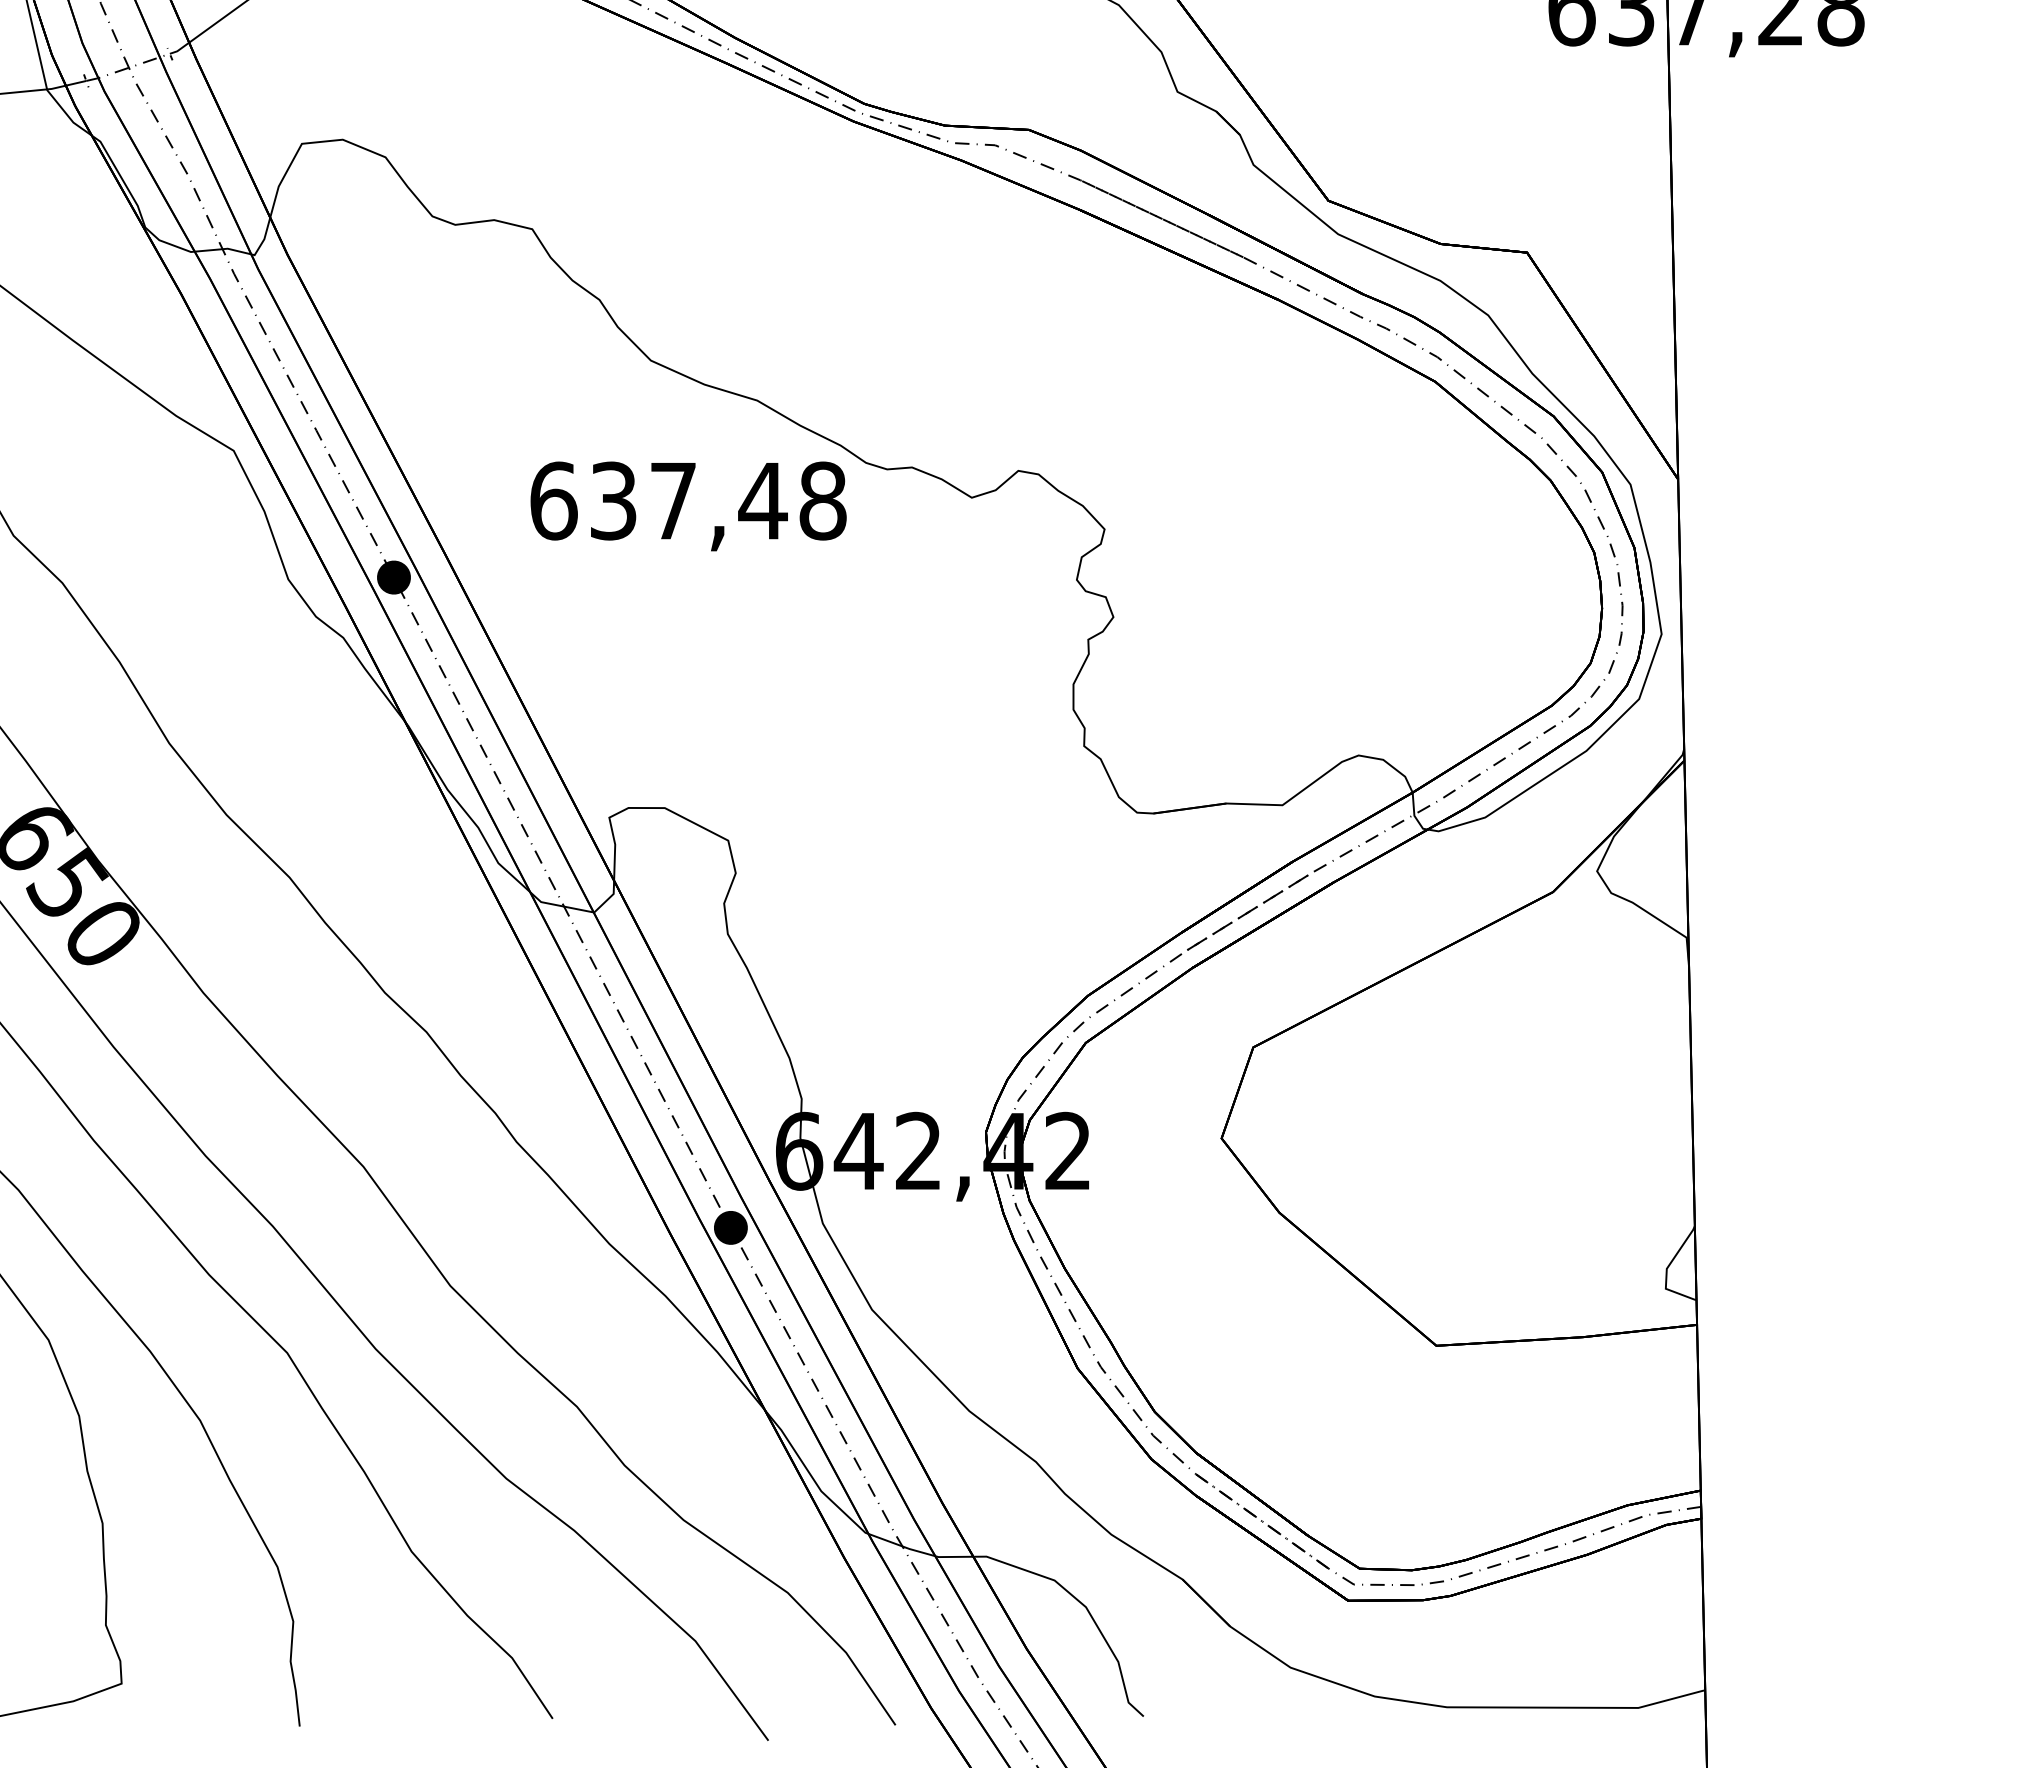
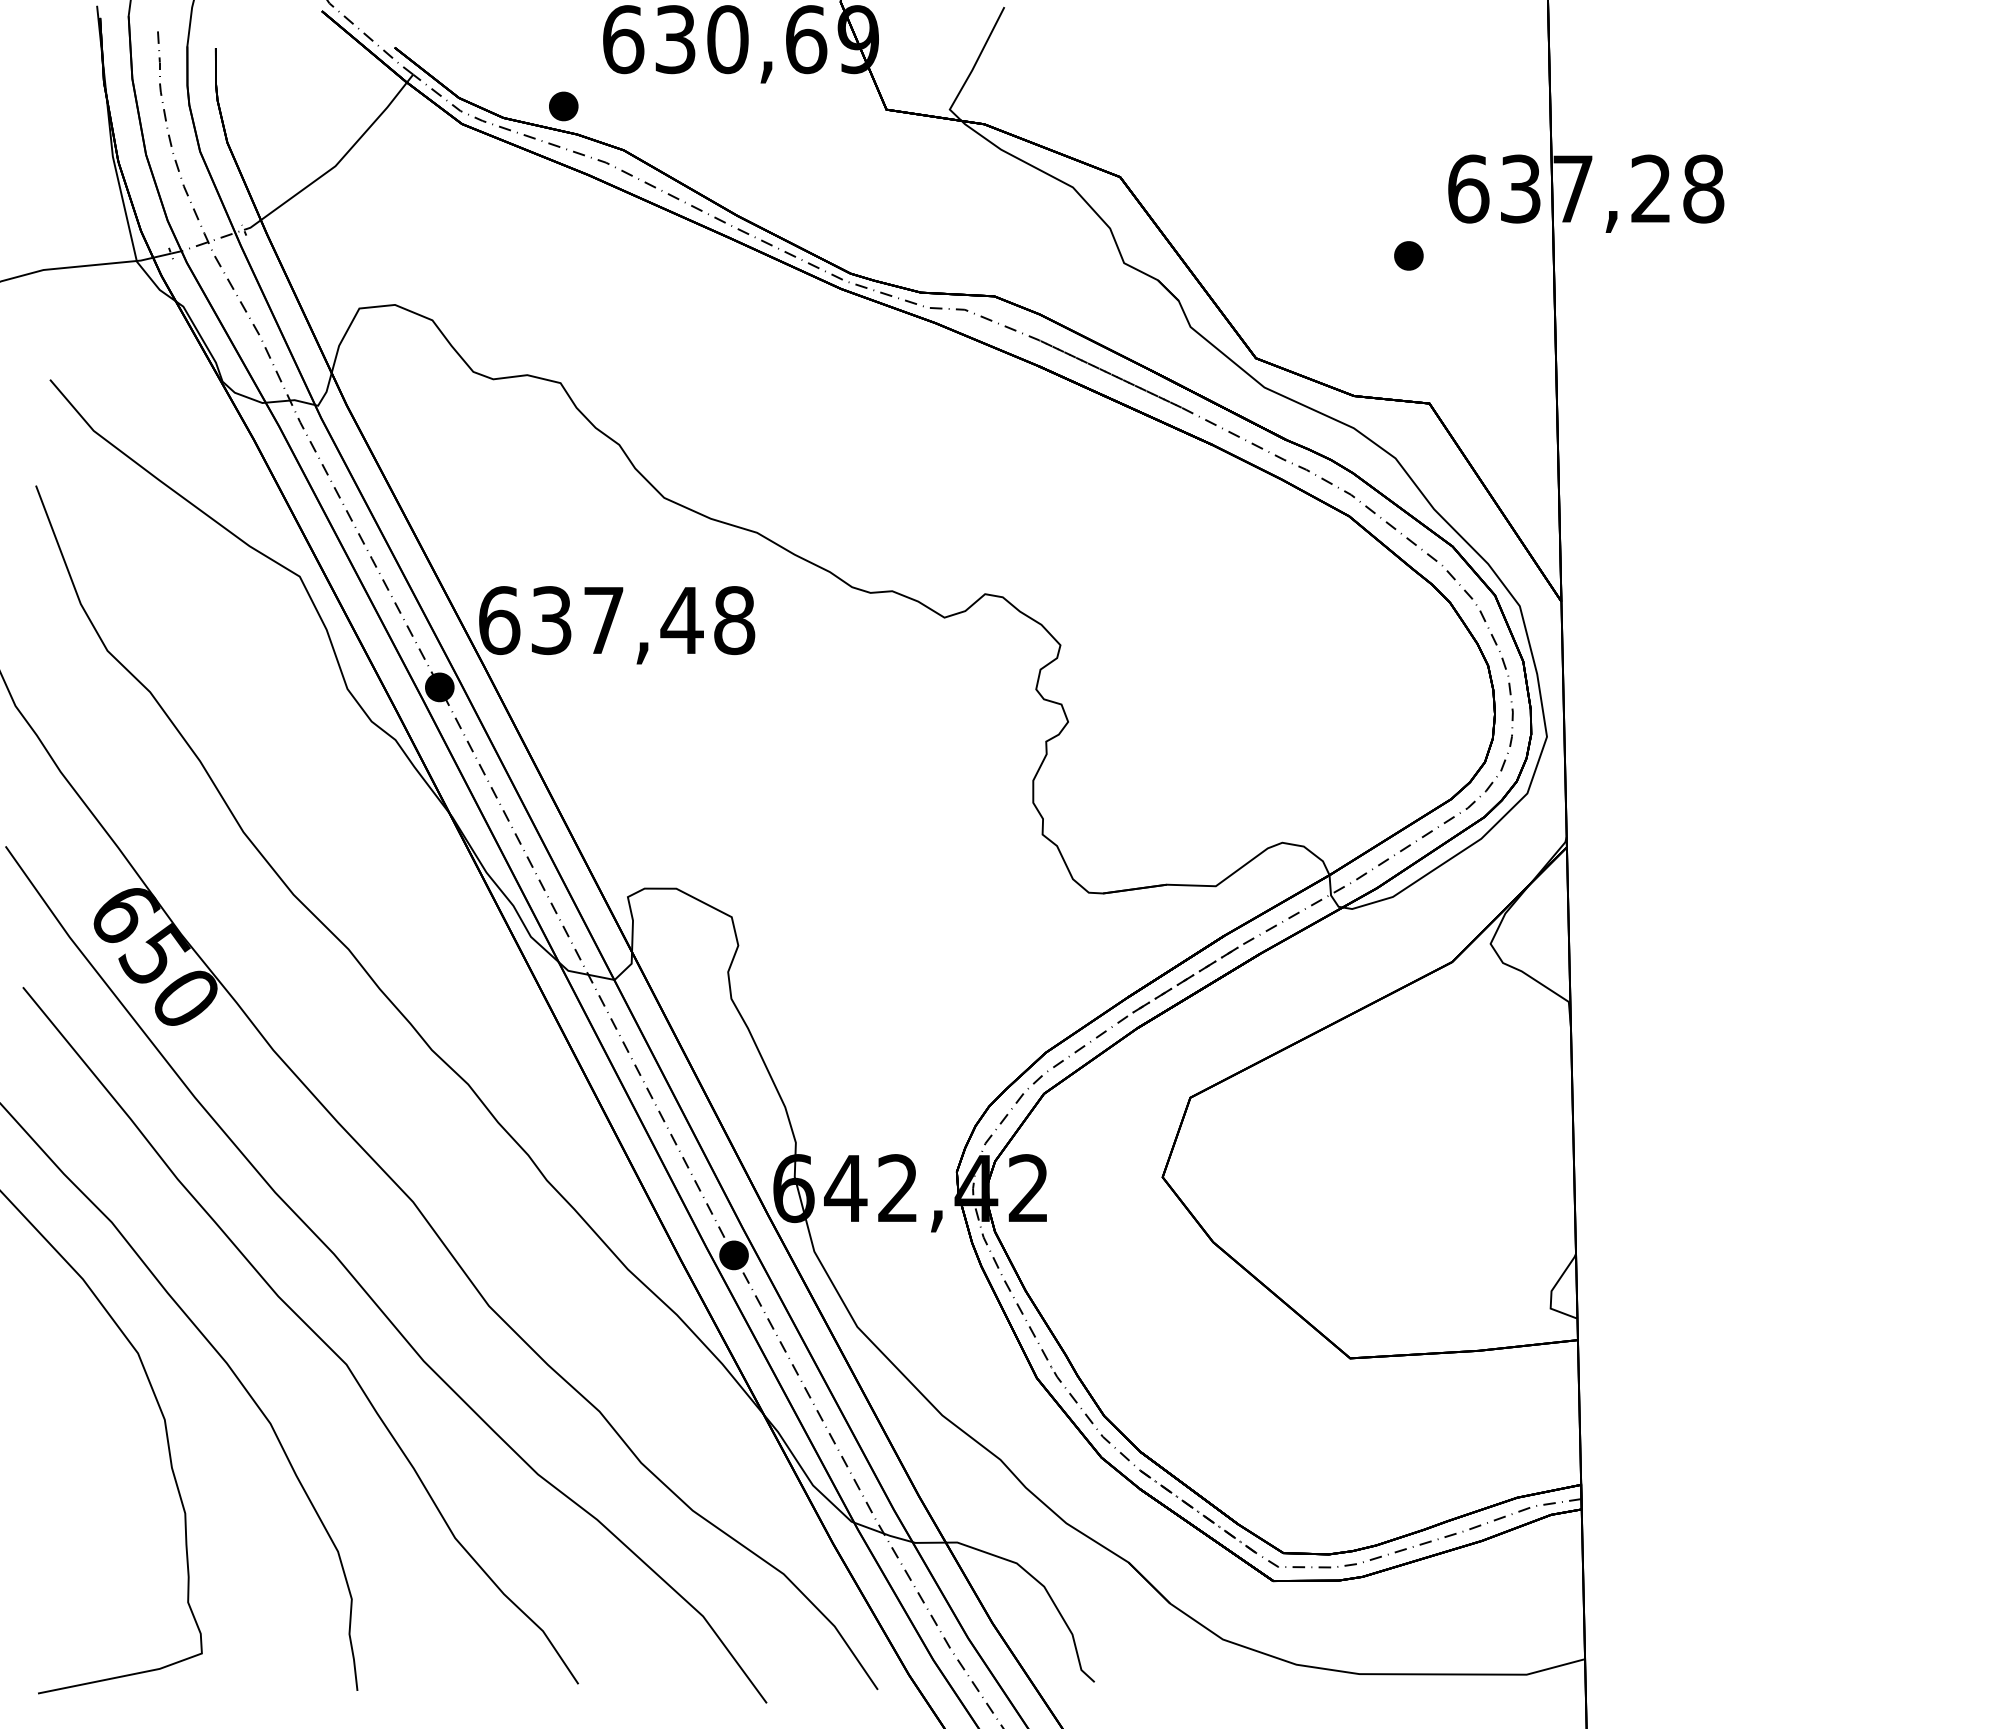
part: (1503, 83) -> (1408, 255), added
text: (689, 506) -> (617, 625), moved

